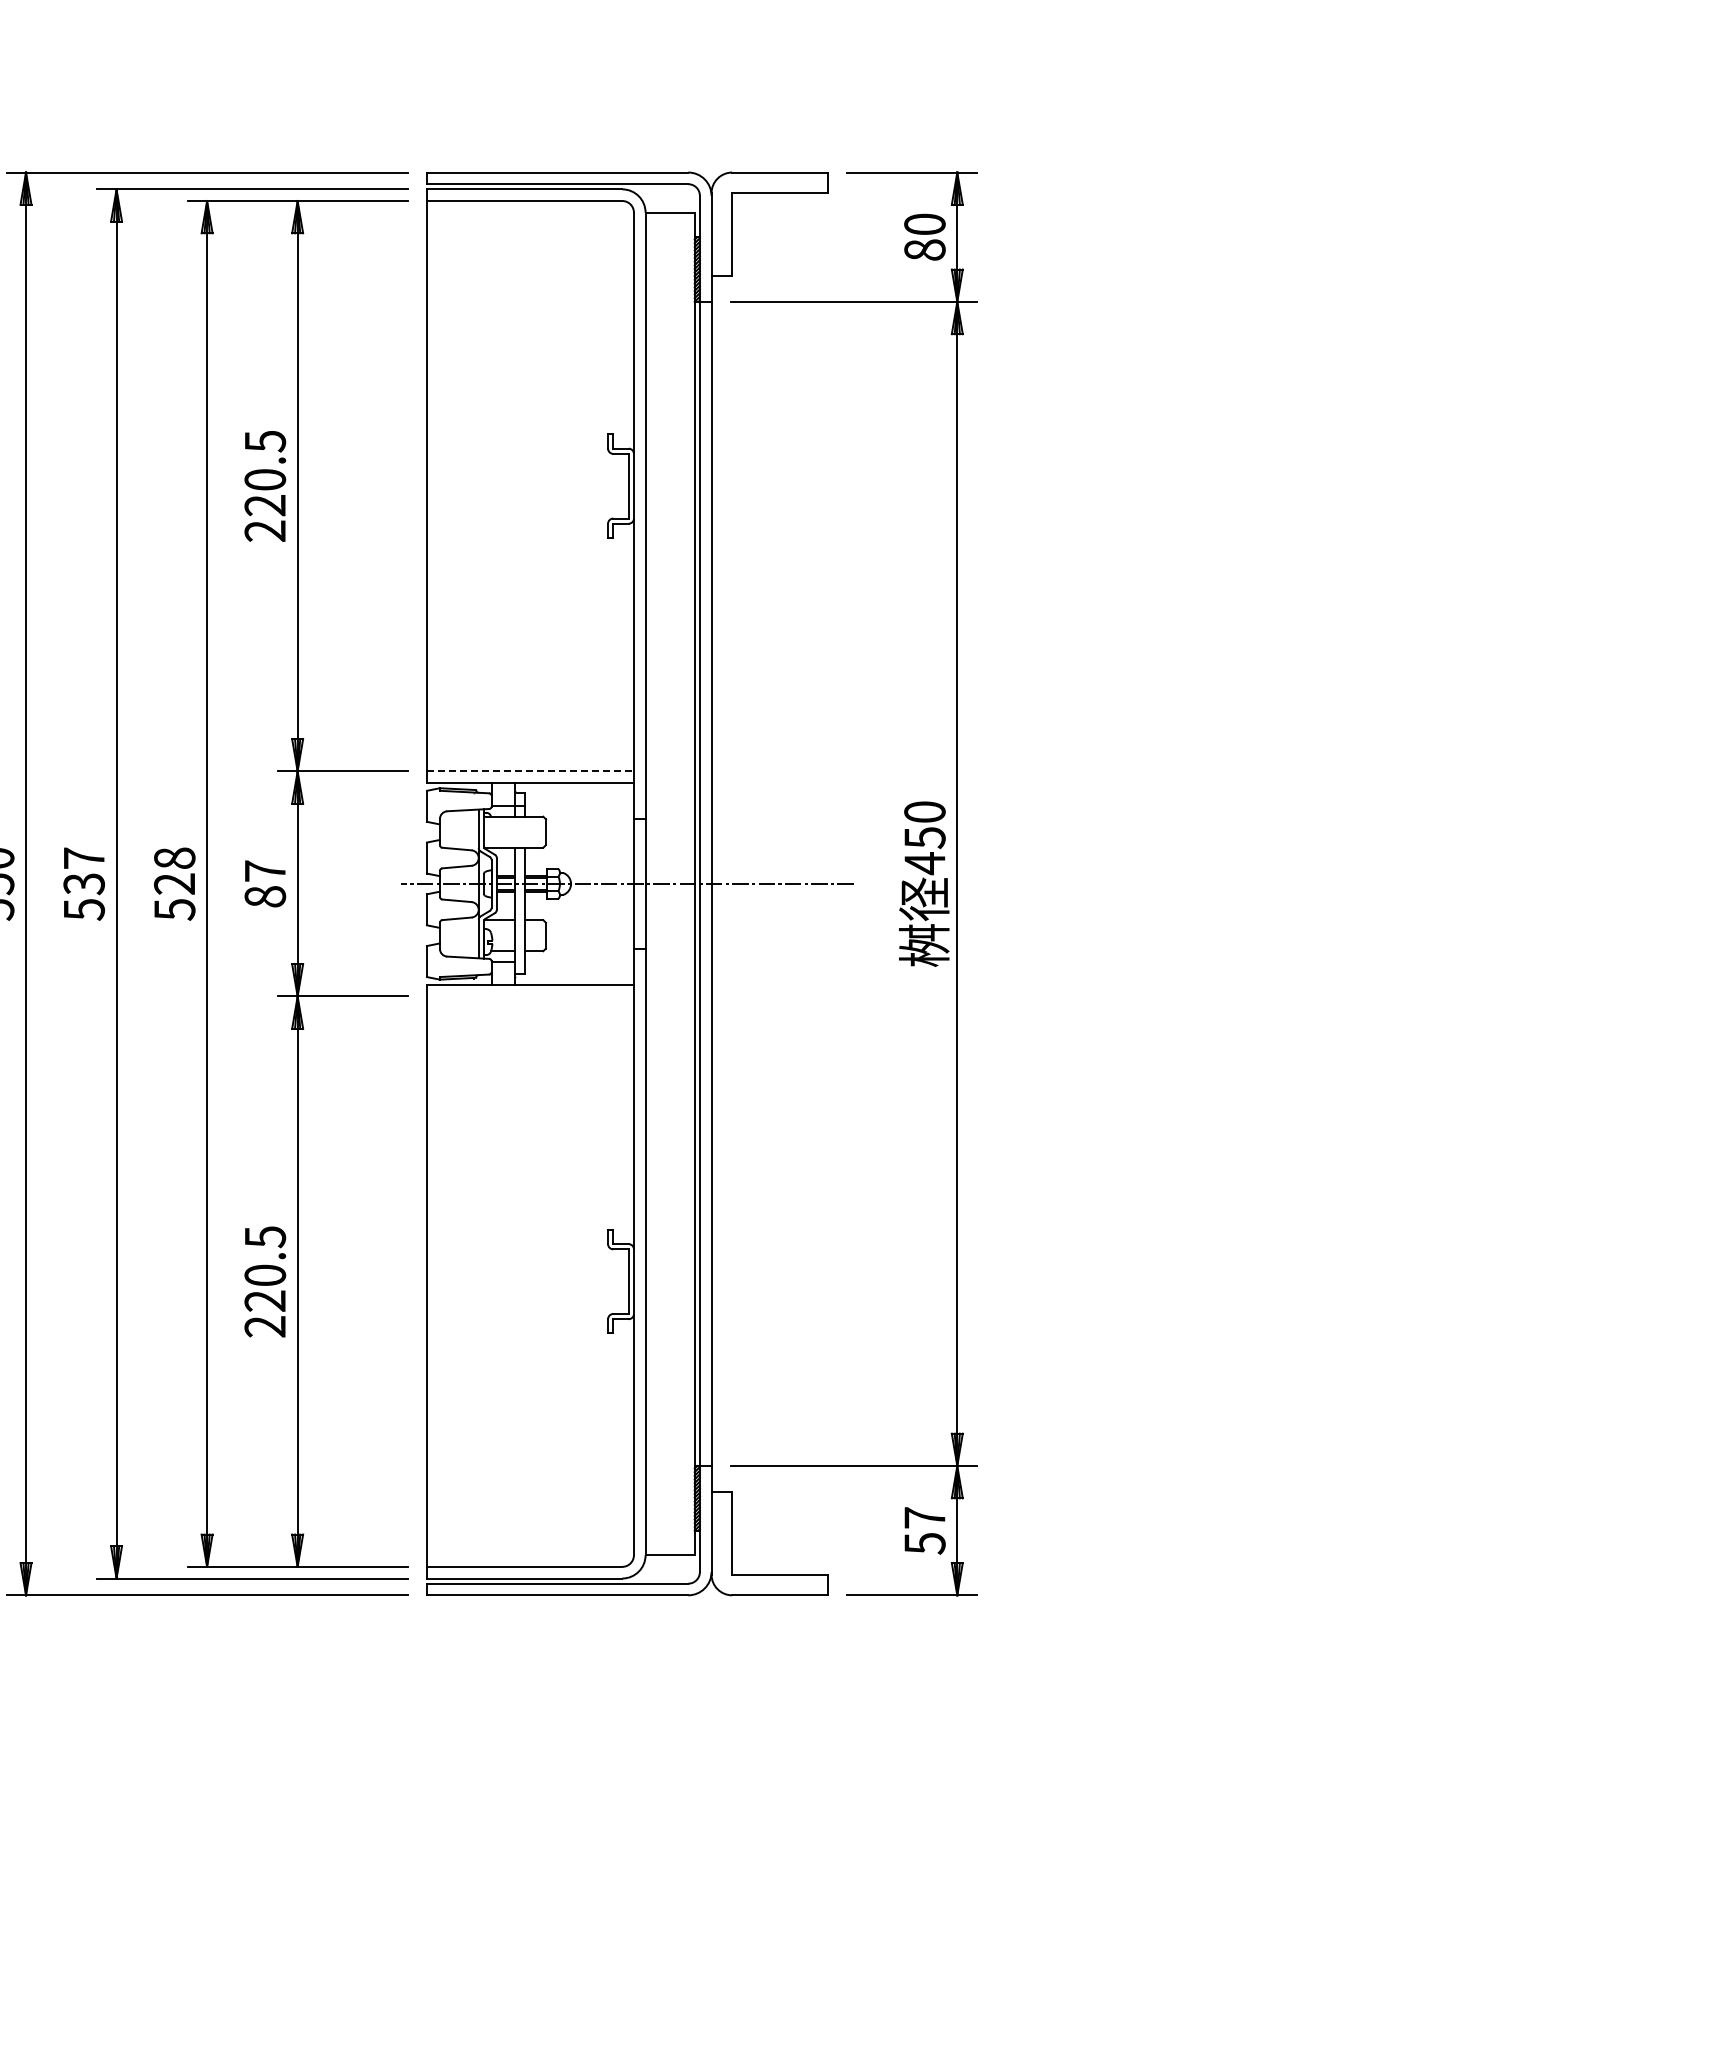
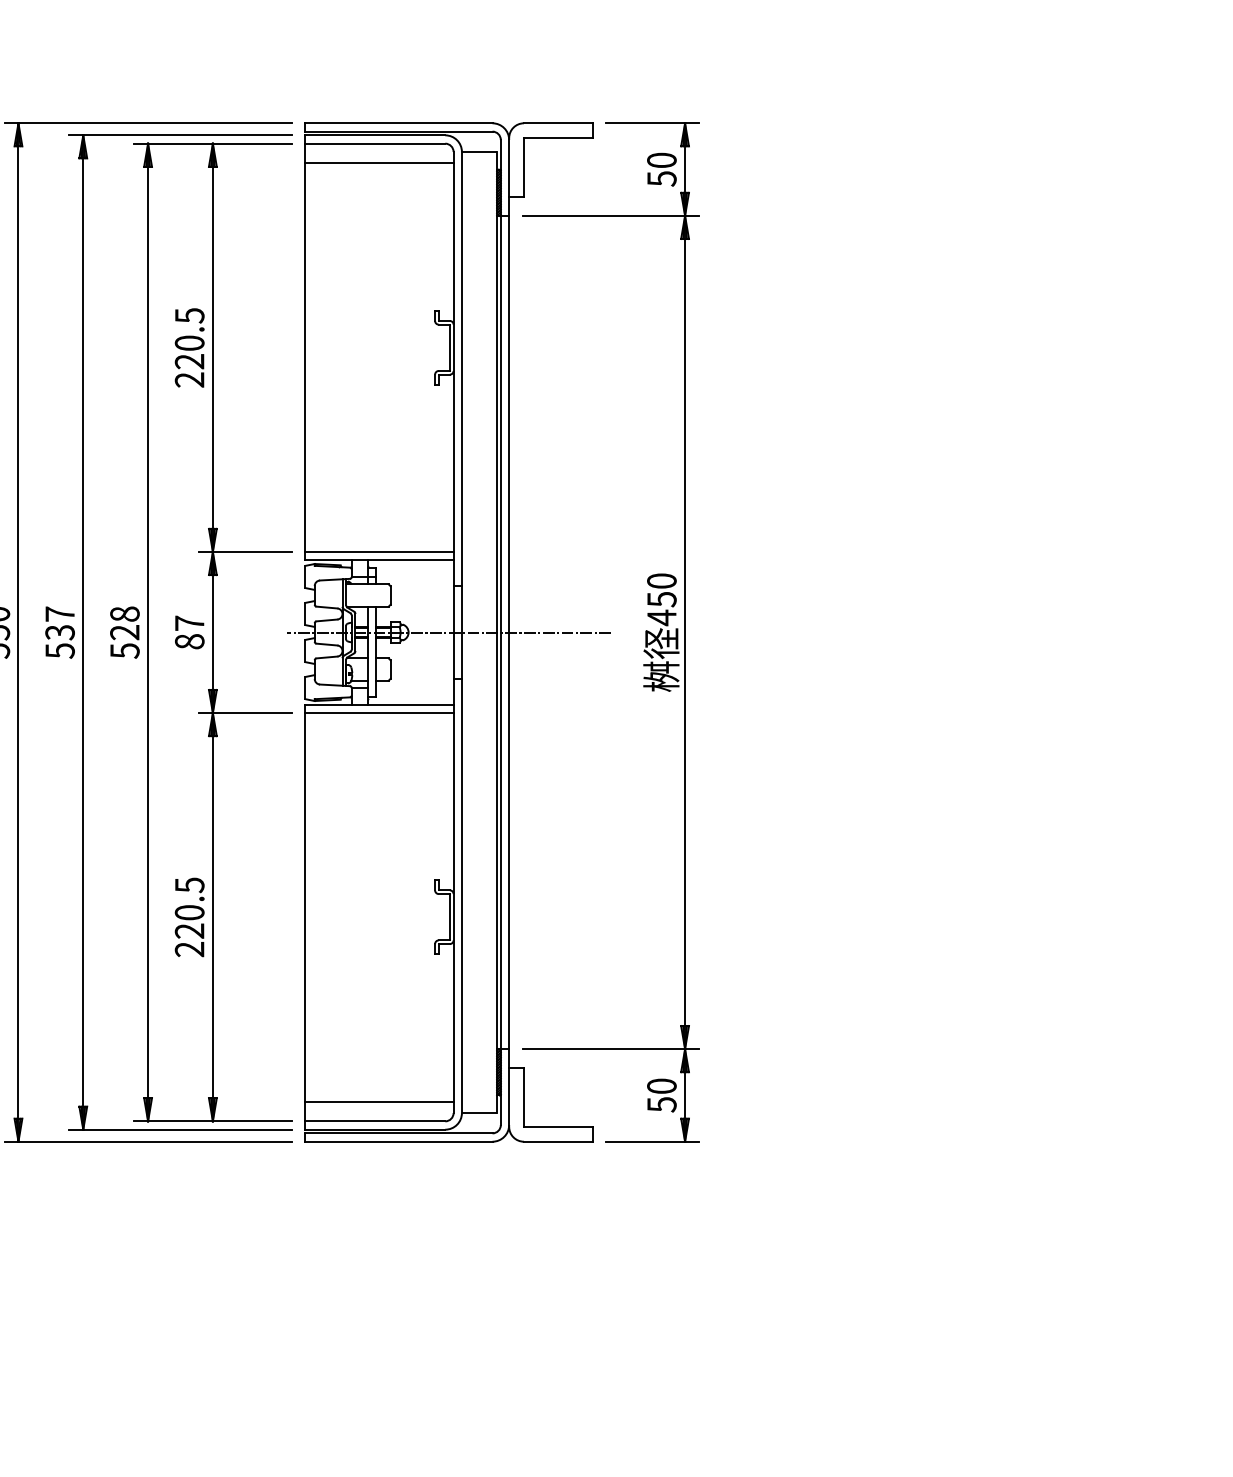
line: (530, 228) -> (379, 163), added
text: (924, 250) -> (661, 179), 80 -> 50
line: (530, 771) -> (379, 552), dashed -> solid
line: (530, 996) -> (379, 713), added
text: (924, 1517) -> (661, 1086), 57 -> 50
line: (530, 1539) -> (379, 1101), added

